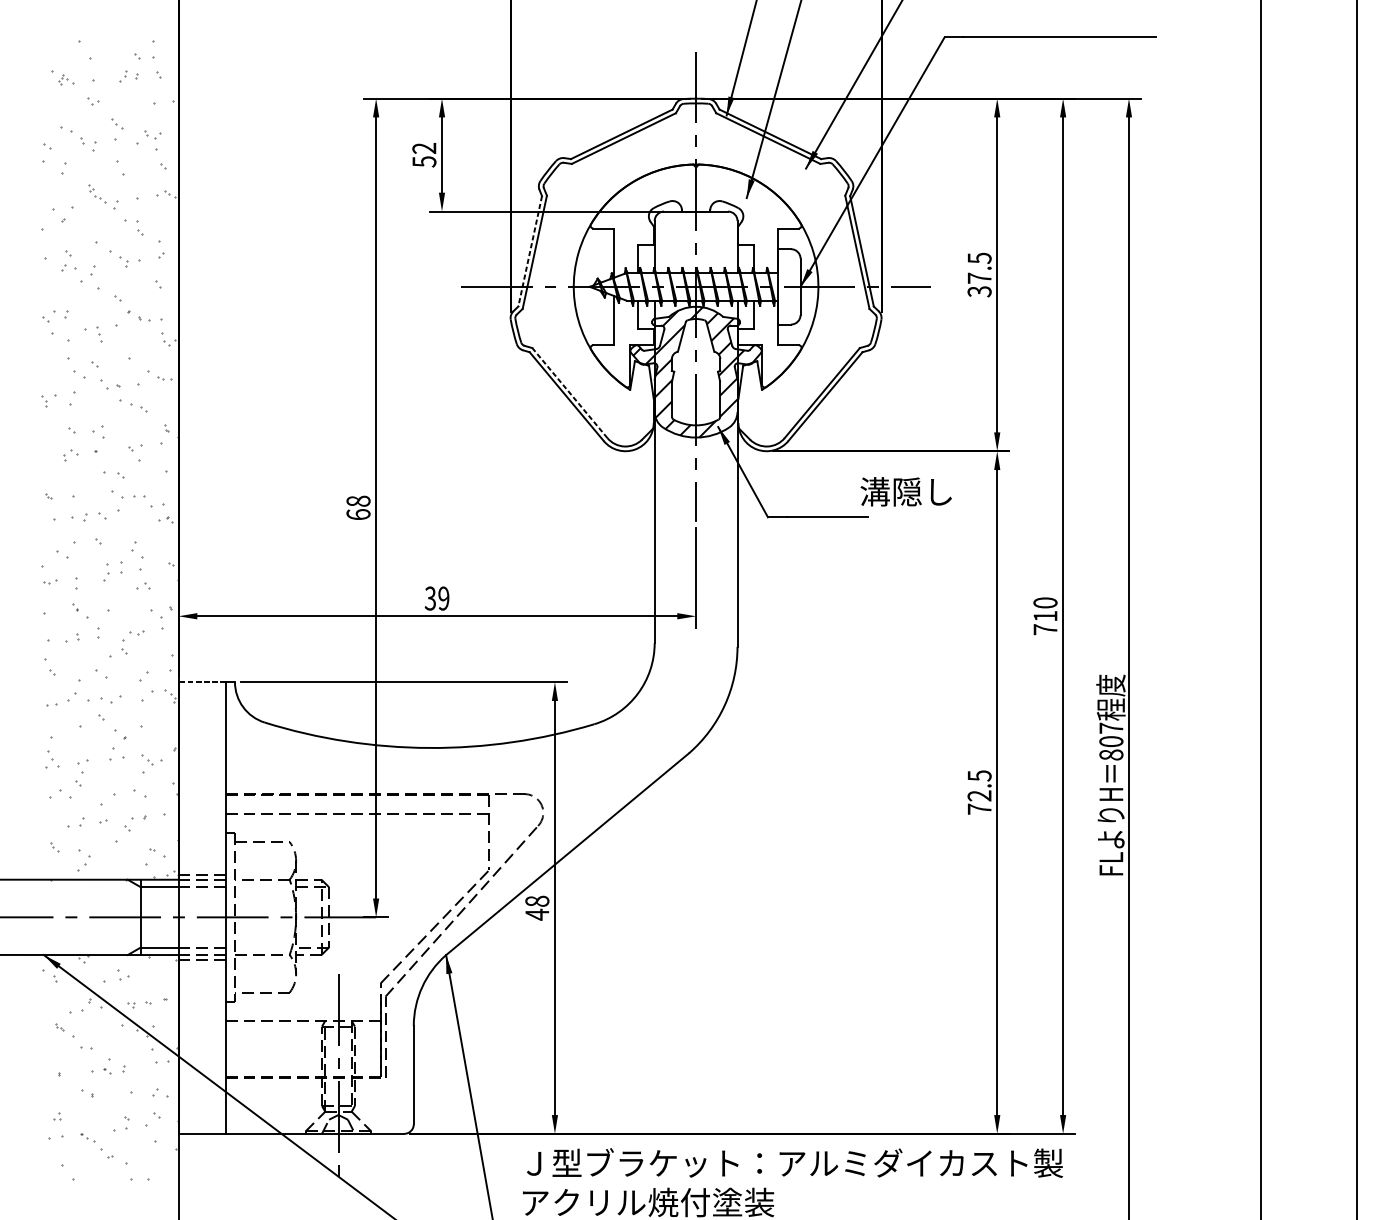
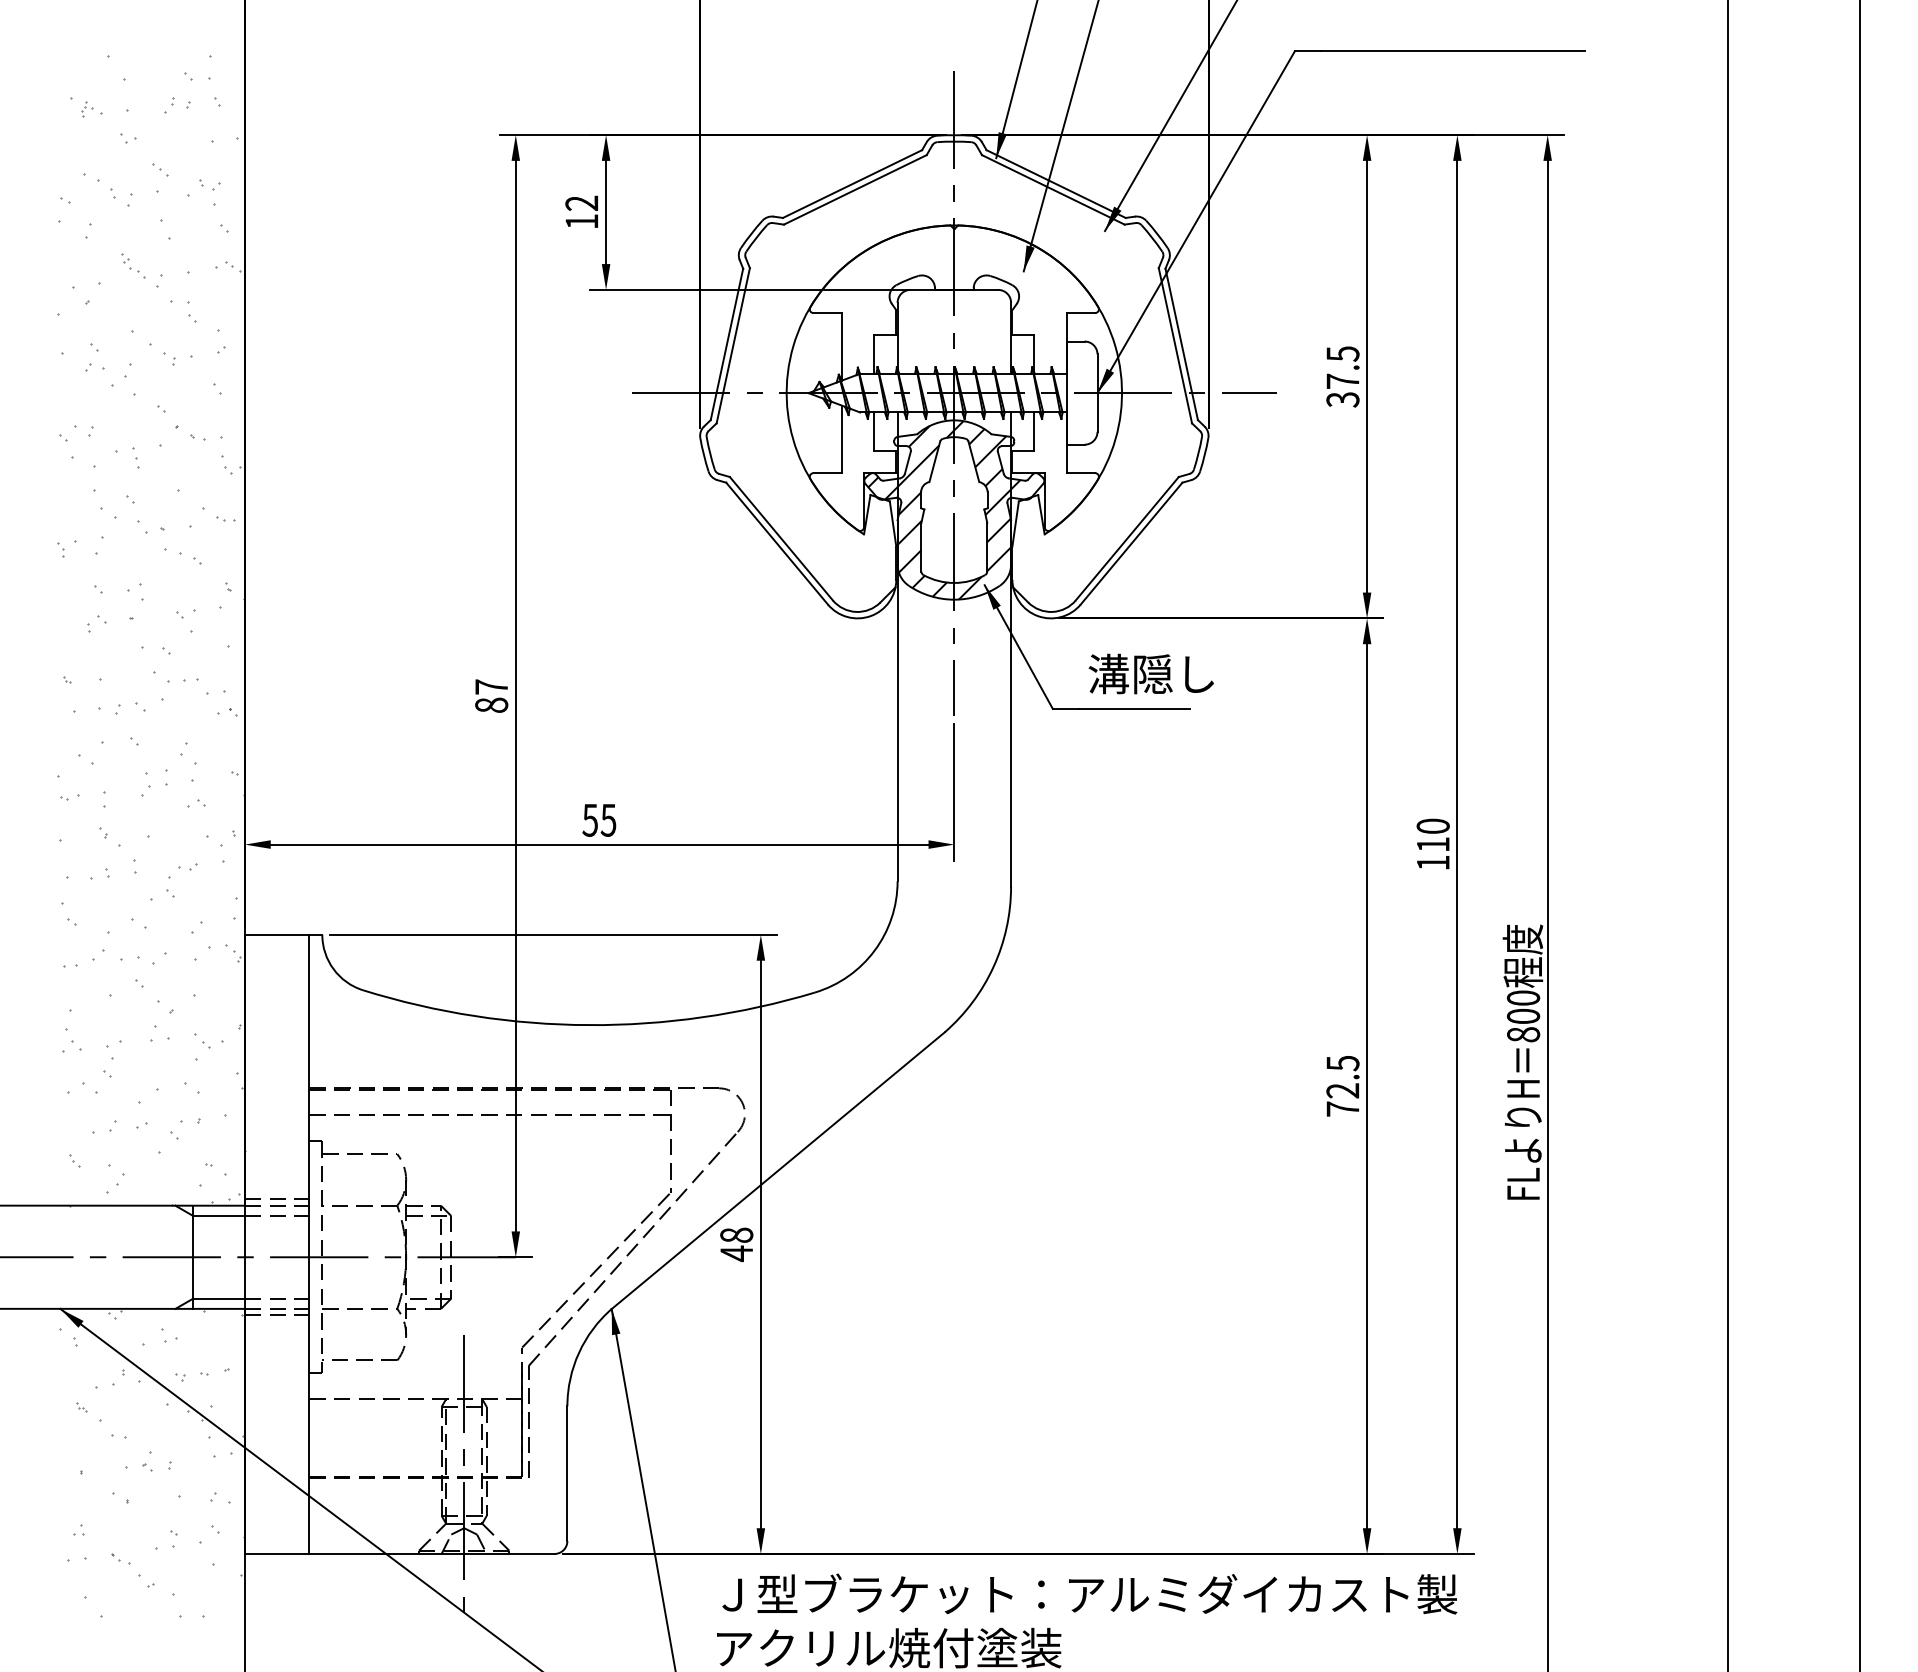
text: (424, 161) -> (581, 221), 52 -> 12
line: (529, 251) -> (726, 344), dashed -> solid
line: (569, 392) -> (781, 538), dashed -> solid
text: (905, 491) -> (1150, 673), moved
text: (358, 507) -> (491, 695), 68 -> 87
text: (437, 597) -> (599, 819), 39 -> 55
text: (1045, 629) -> (1433, 862), 710 -> 110
line: (201, 681) -> (276, 934), dashed -> solid
text: (1111, 727) -> (1523, 997), 807 -> 800

